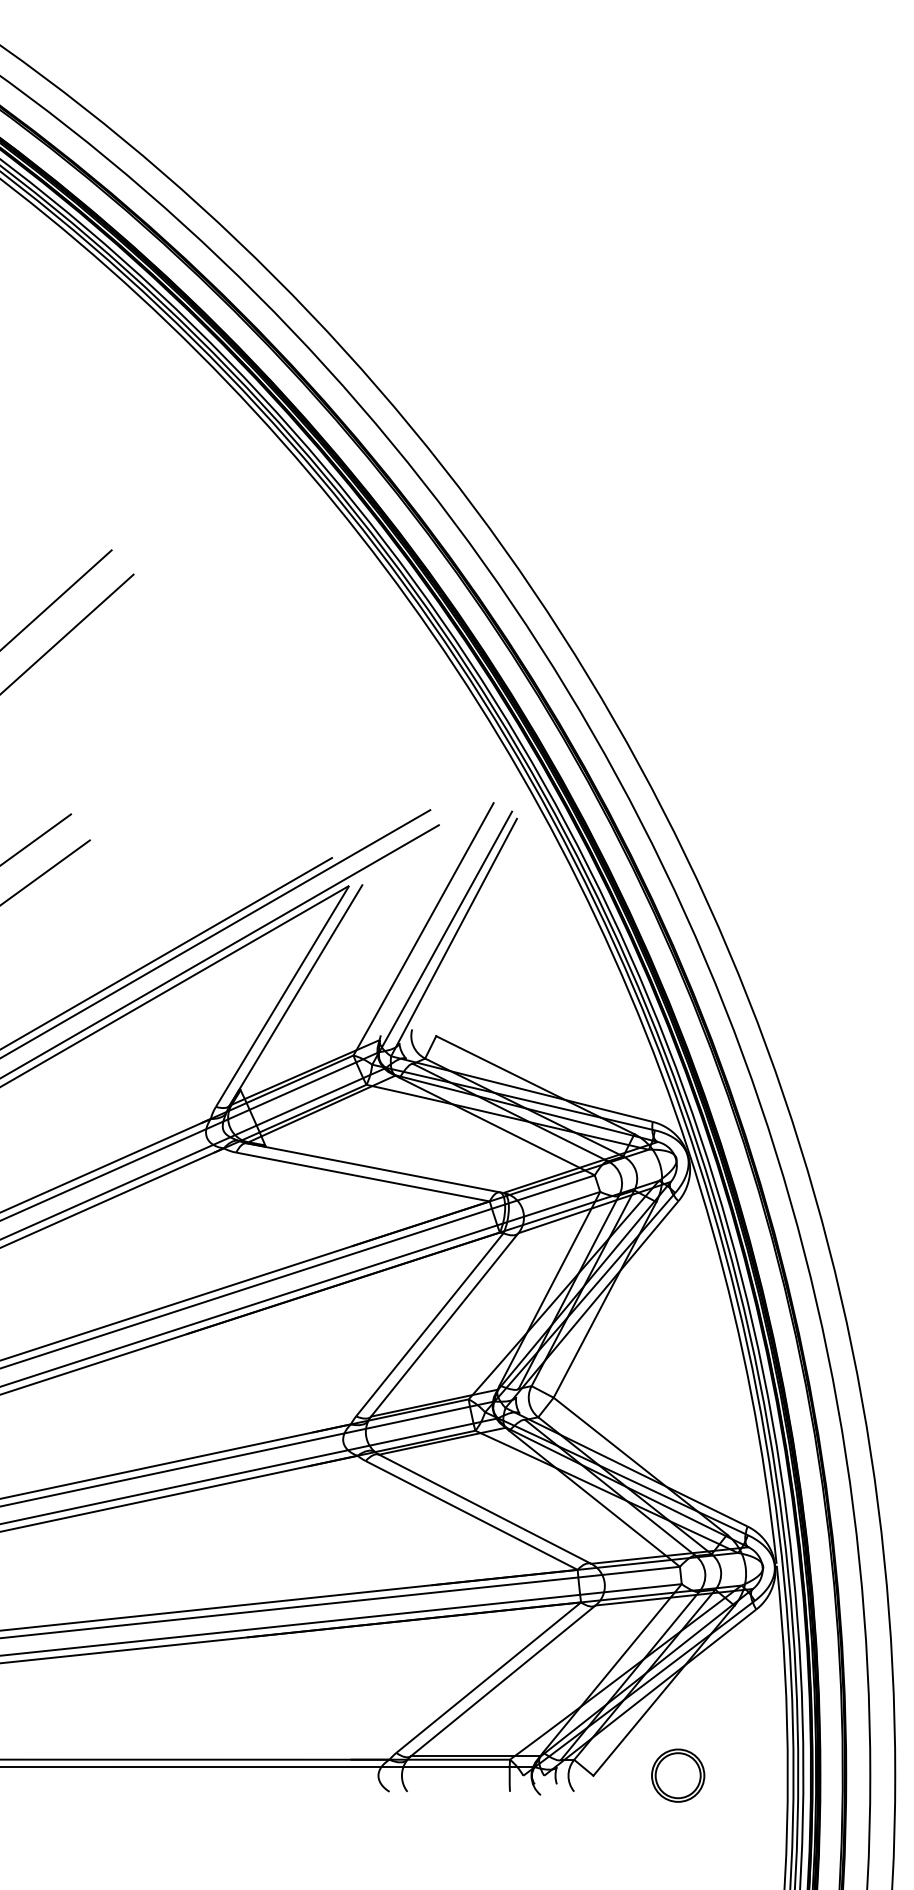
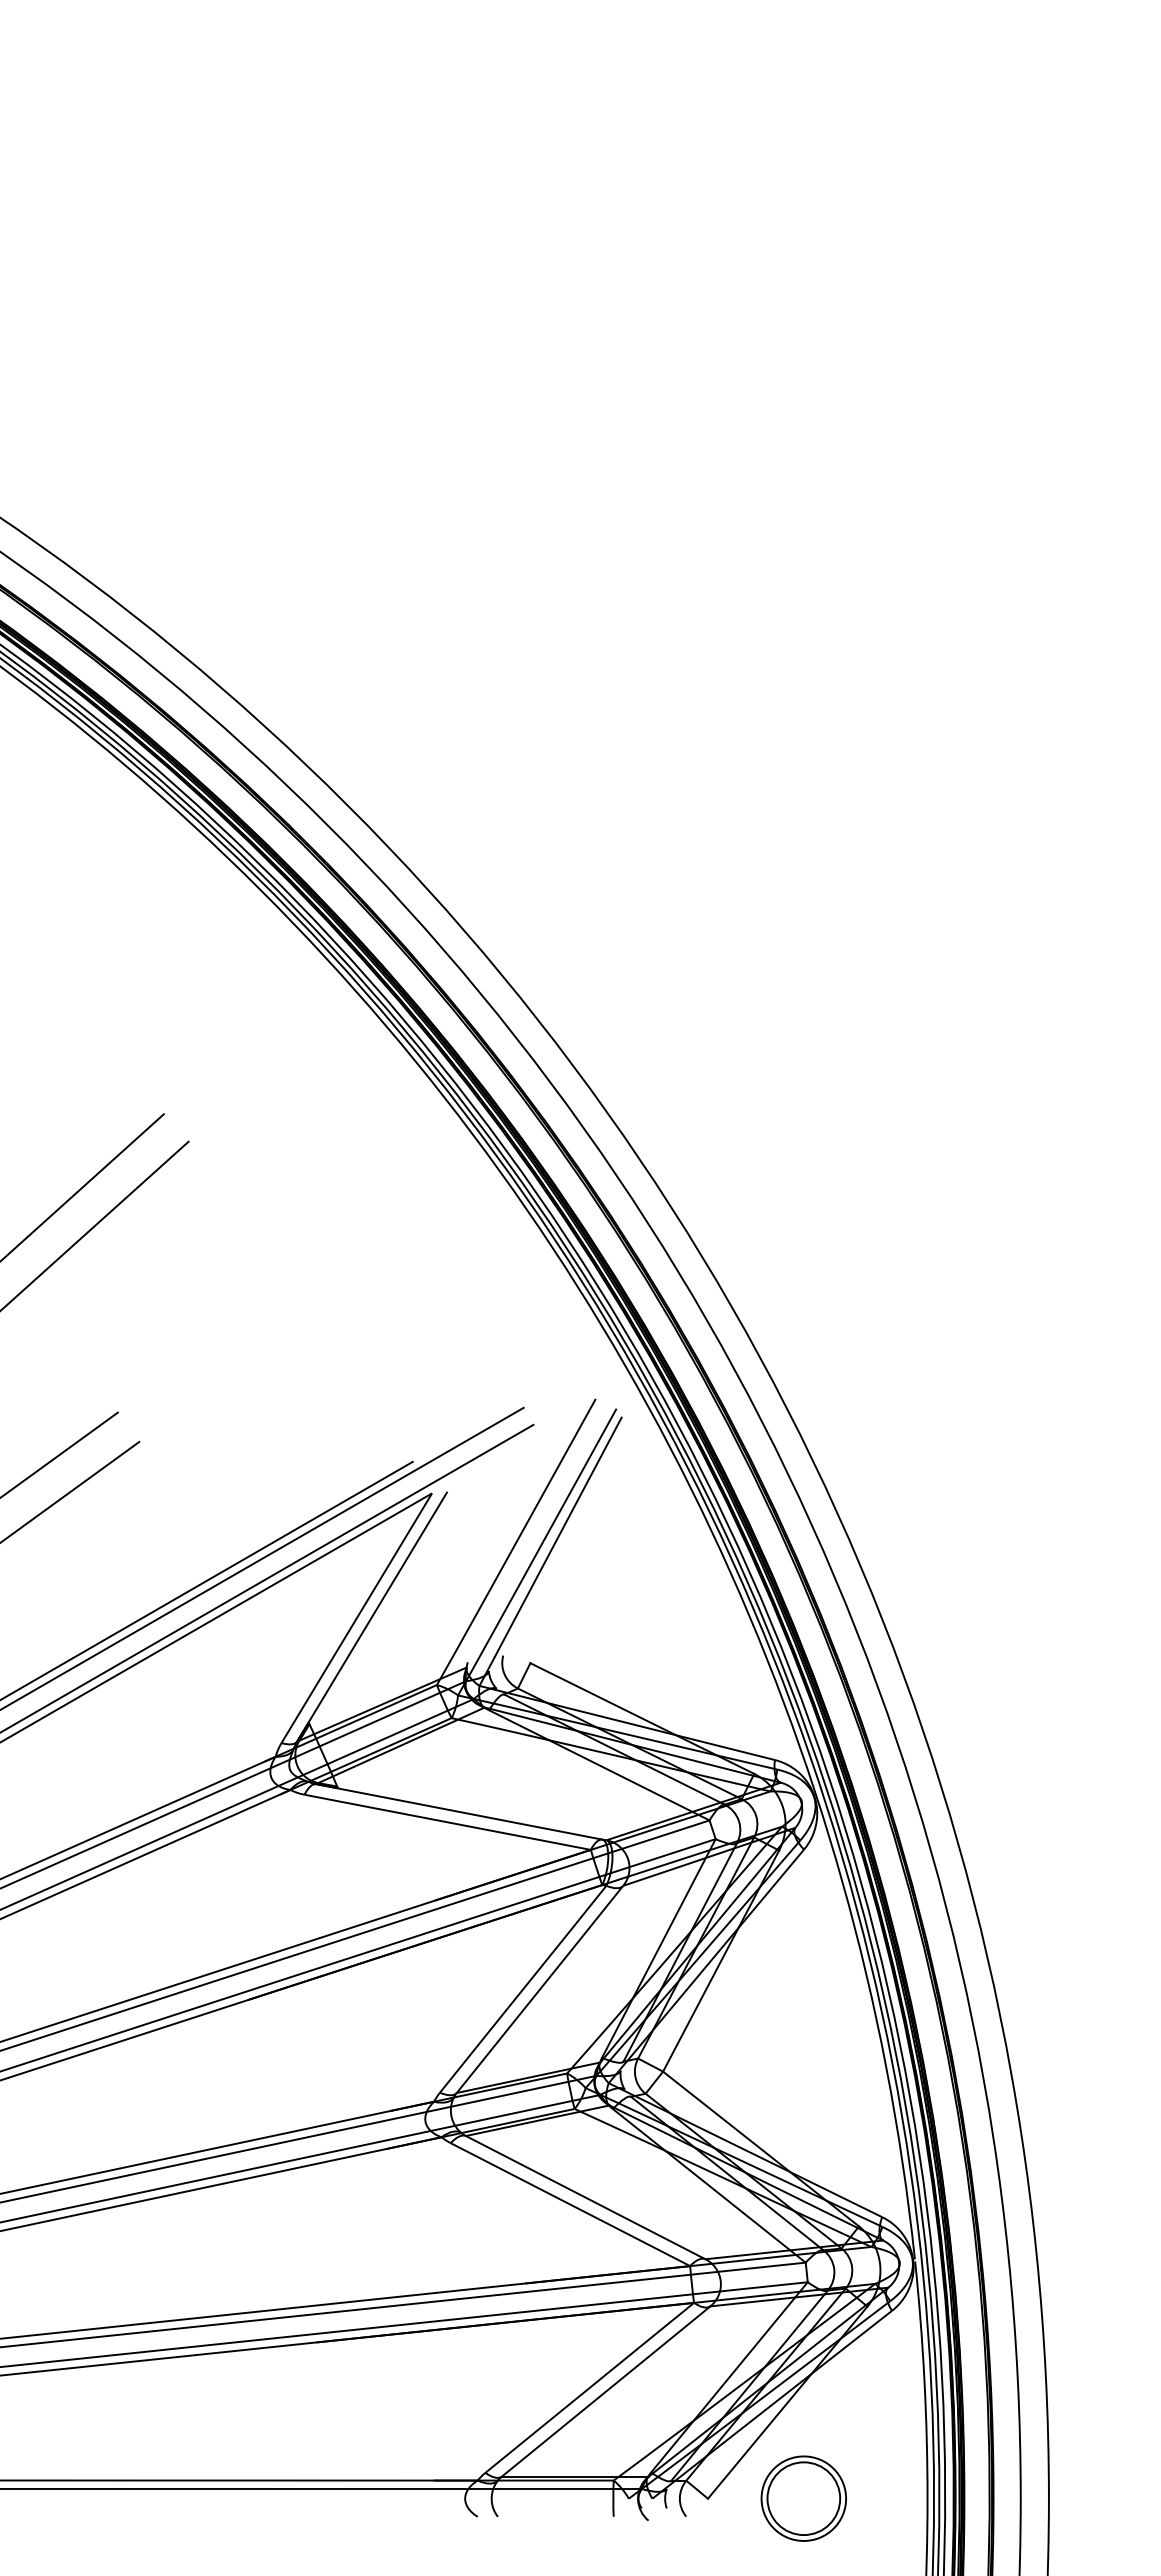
part: (677, 1775) -> (803, 2498), size x1.43

